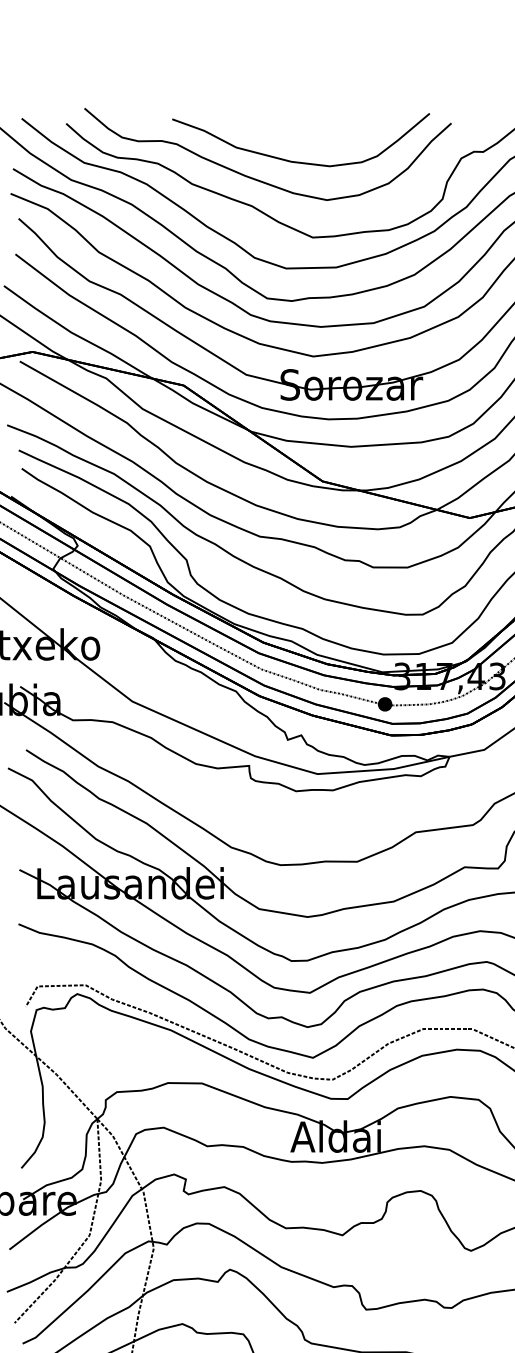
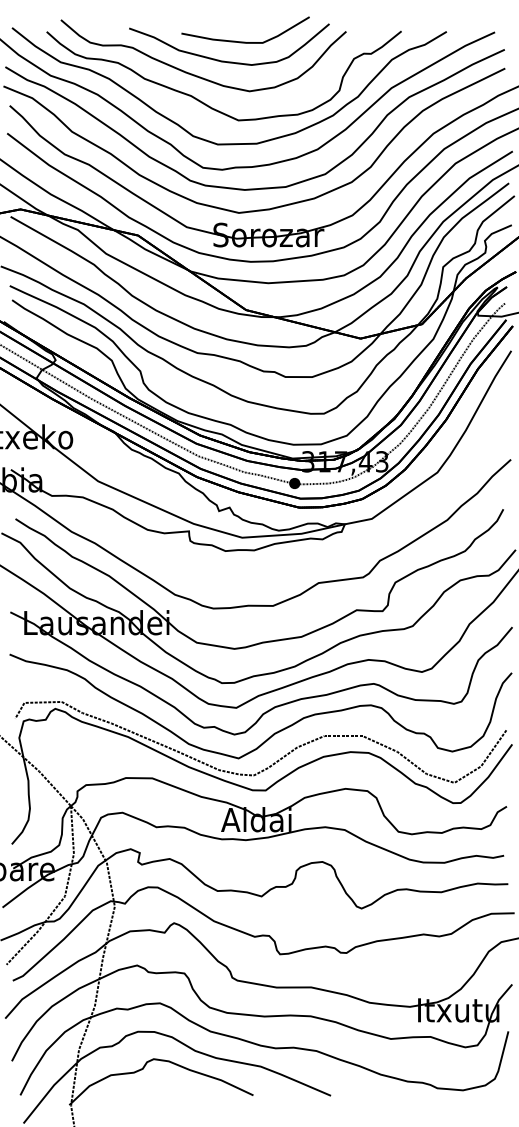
part: (321, 136) -> (245, 41), added

